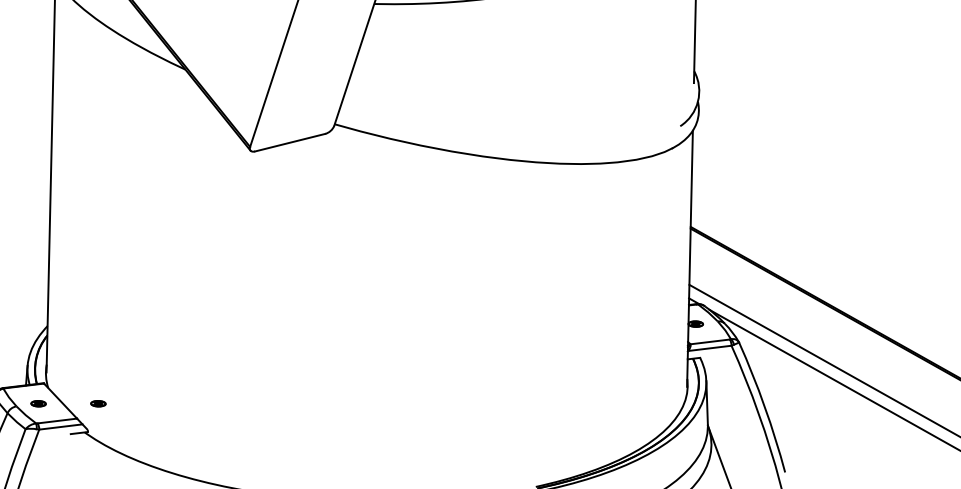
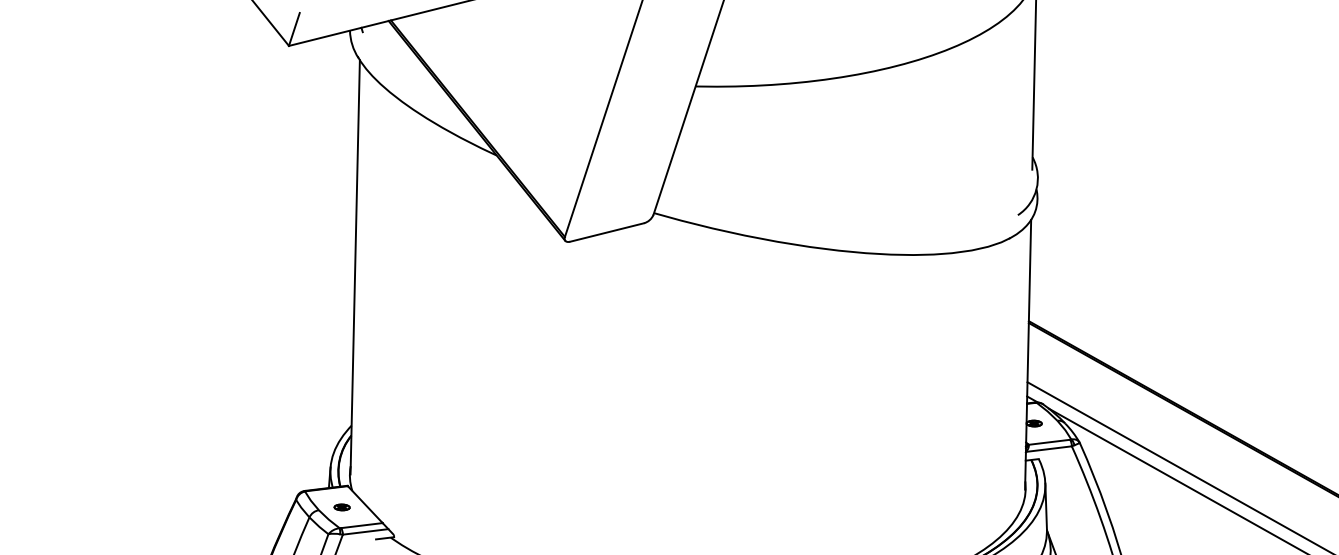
part: (97, 403) -> (404, 507), removed

